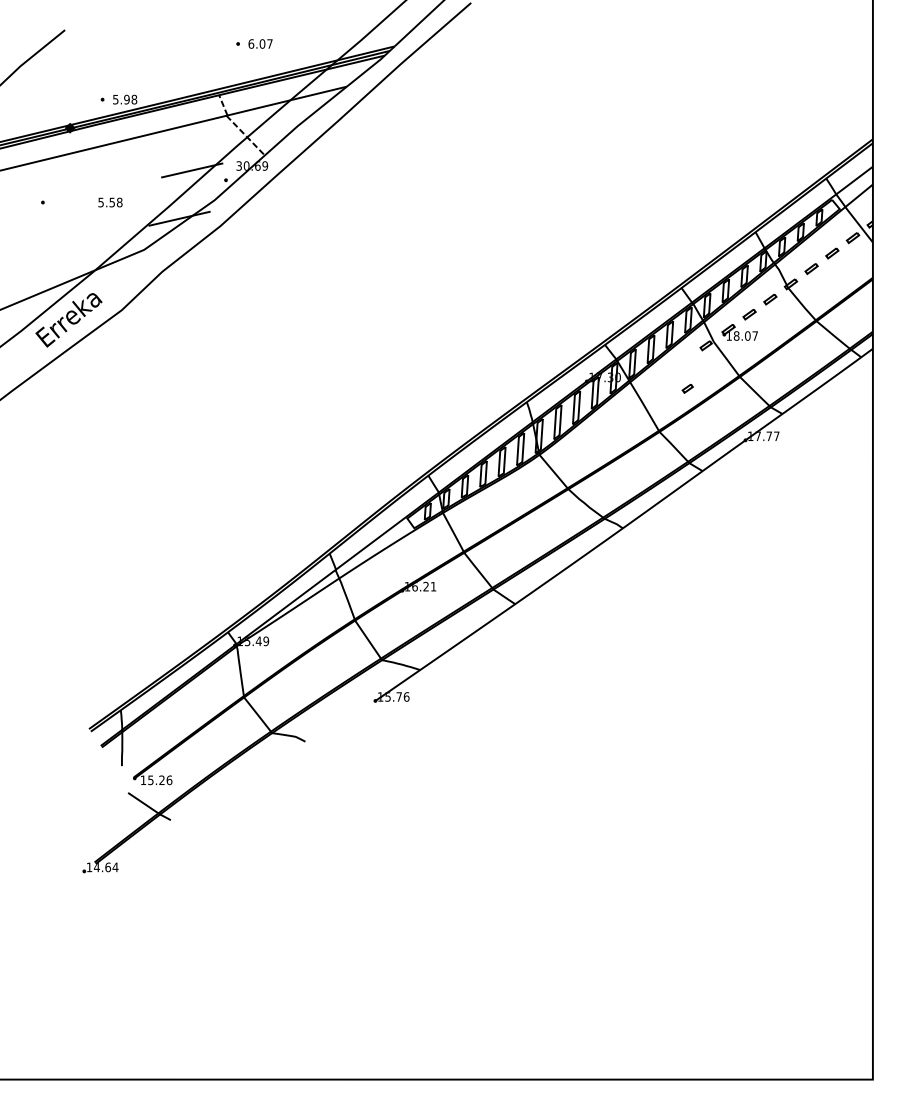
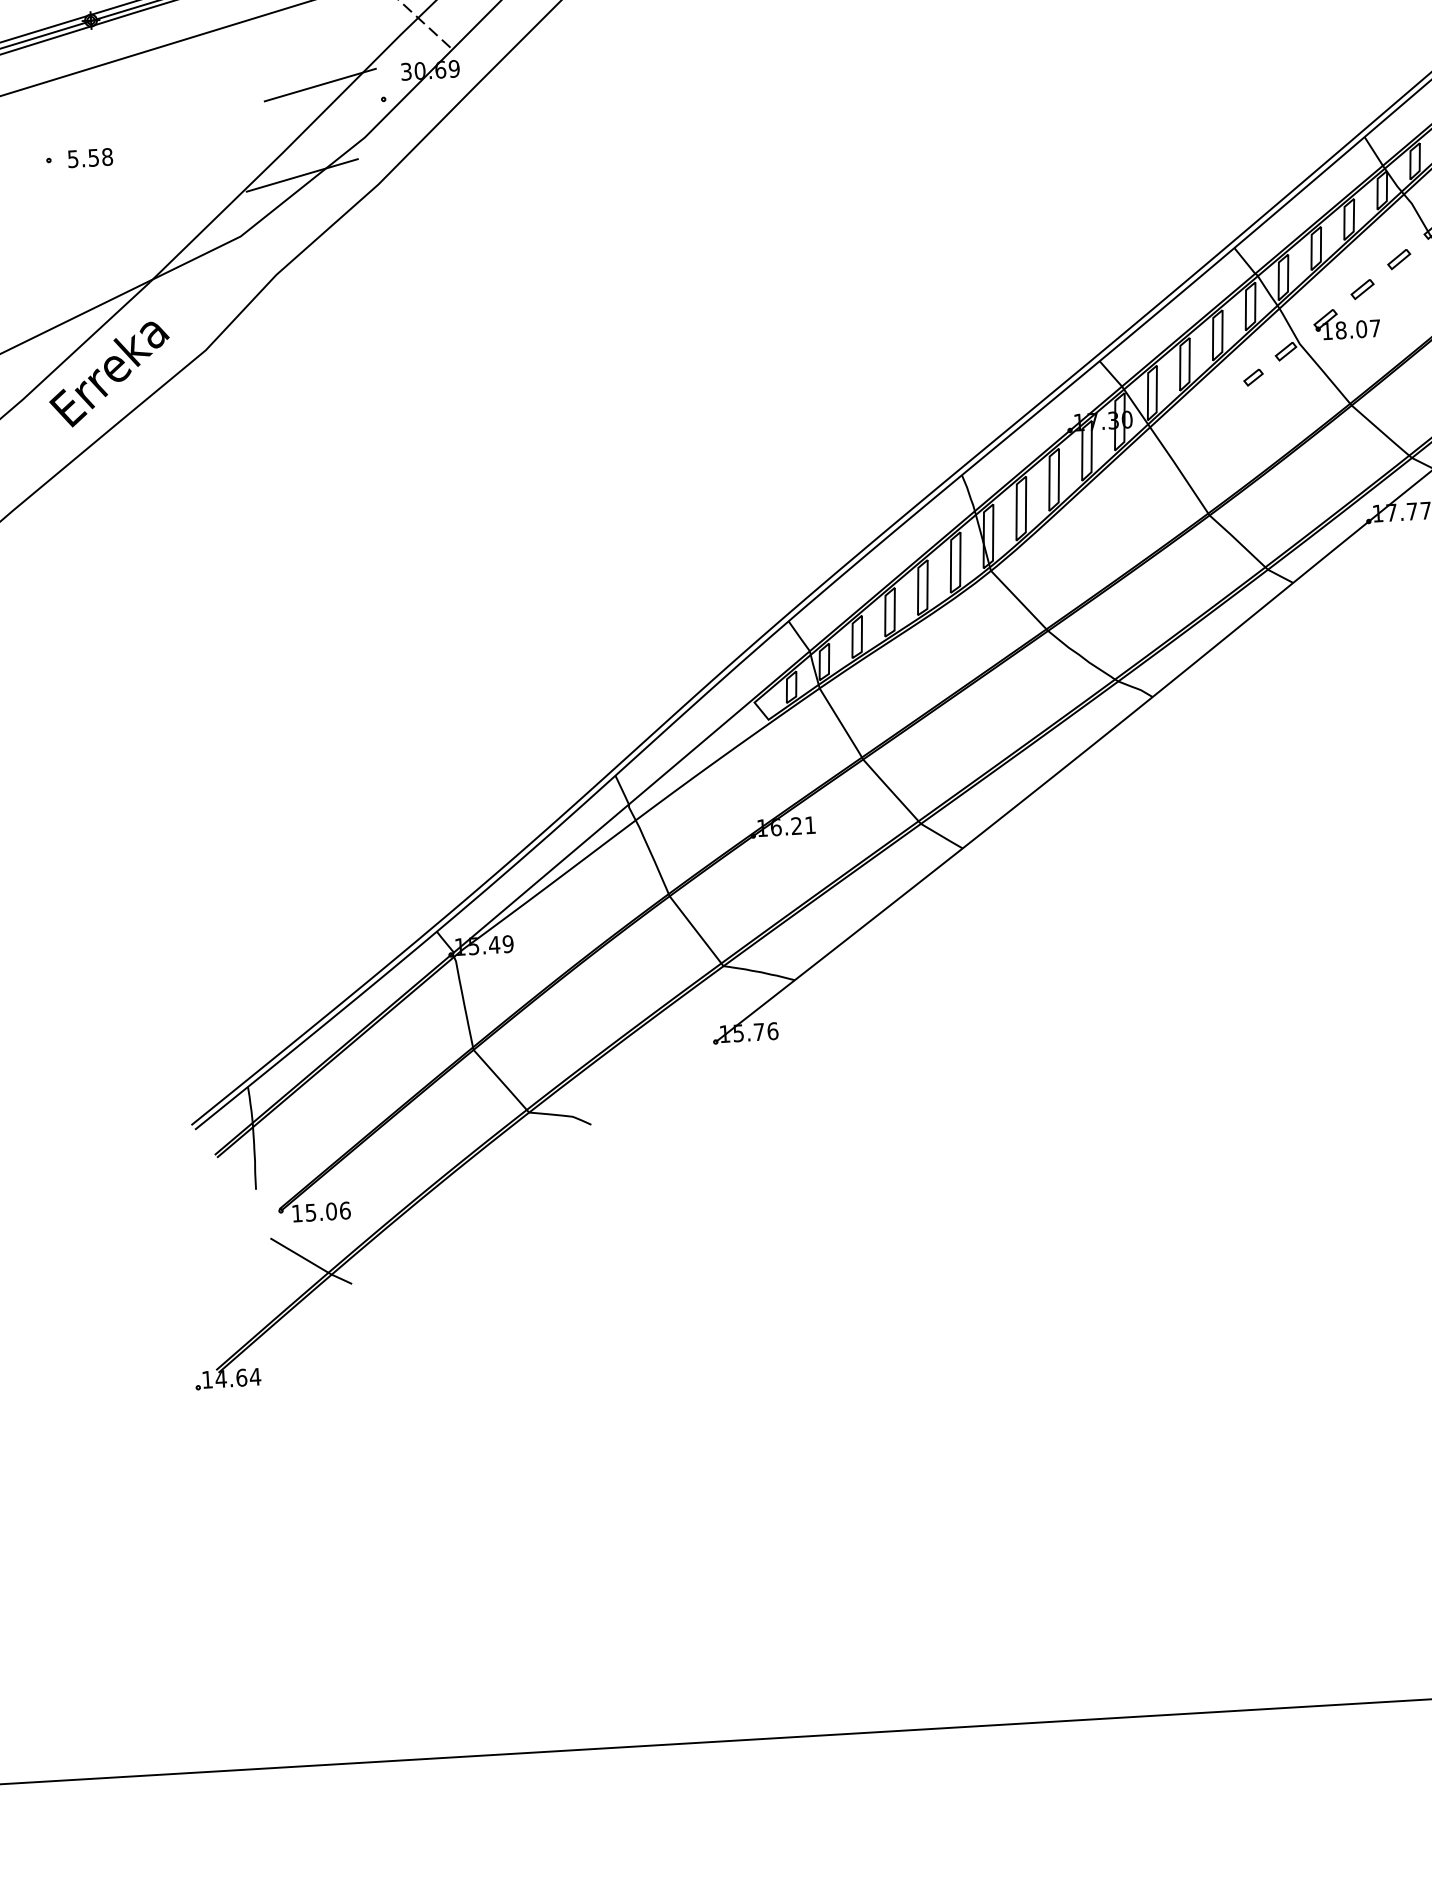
text: (110, 202) -> (90, 157), moved
part: (687, 388) -> (1253, 377), moved
text: (161, 780) -> (330, 1211), 15.26 -> 15.06

